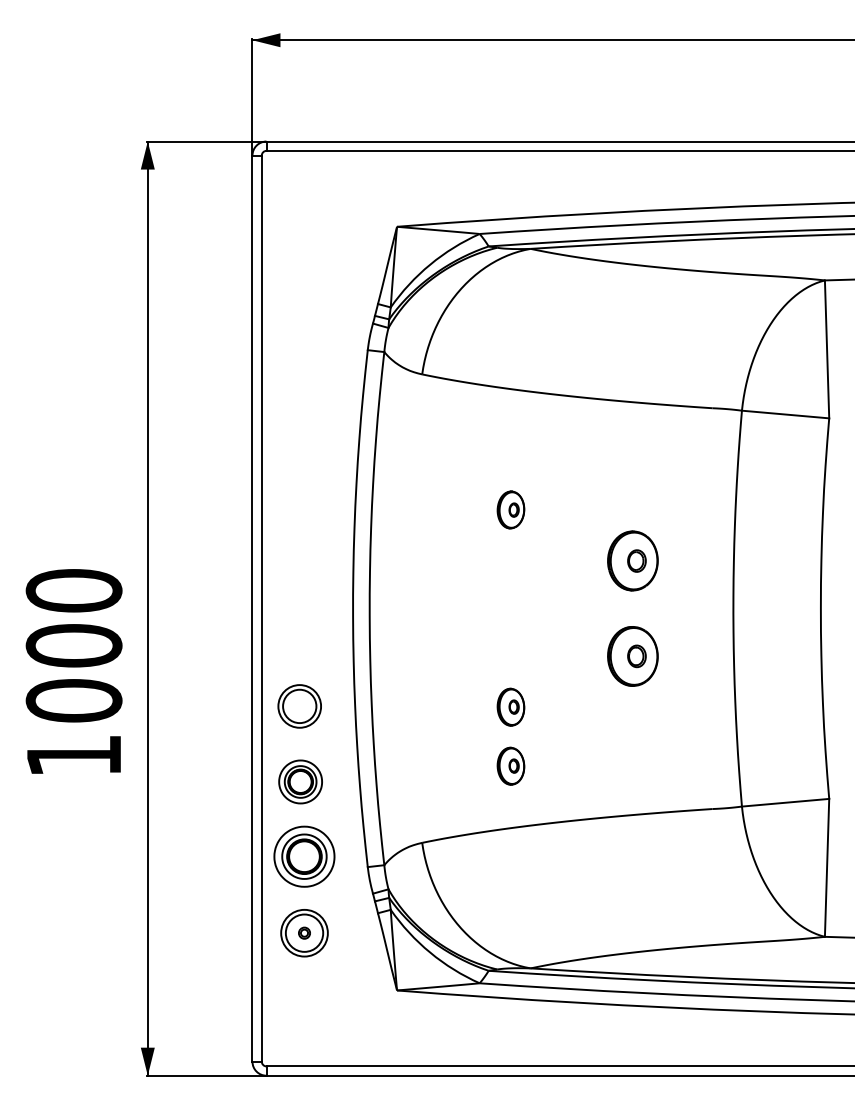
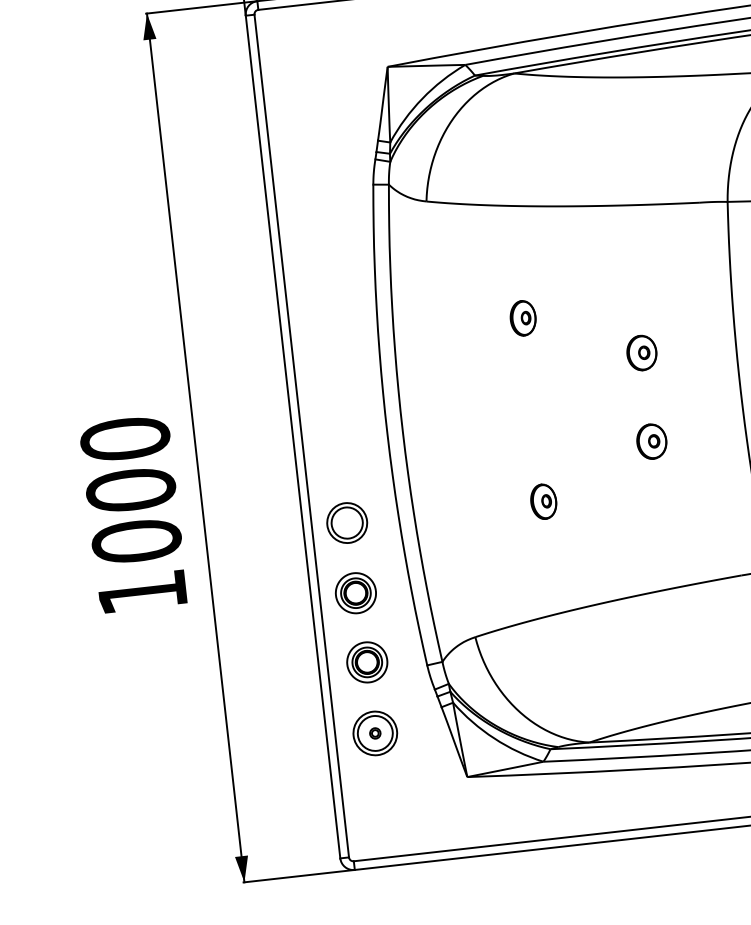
part: (632, 560) -> (641, 352), size x0.62
part: (632, 655) -> (651, 440), size x0.62
part: (510, 765) -> (549, 556), removed
part: (304, 856) -> (367, 662), size x0.71

